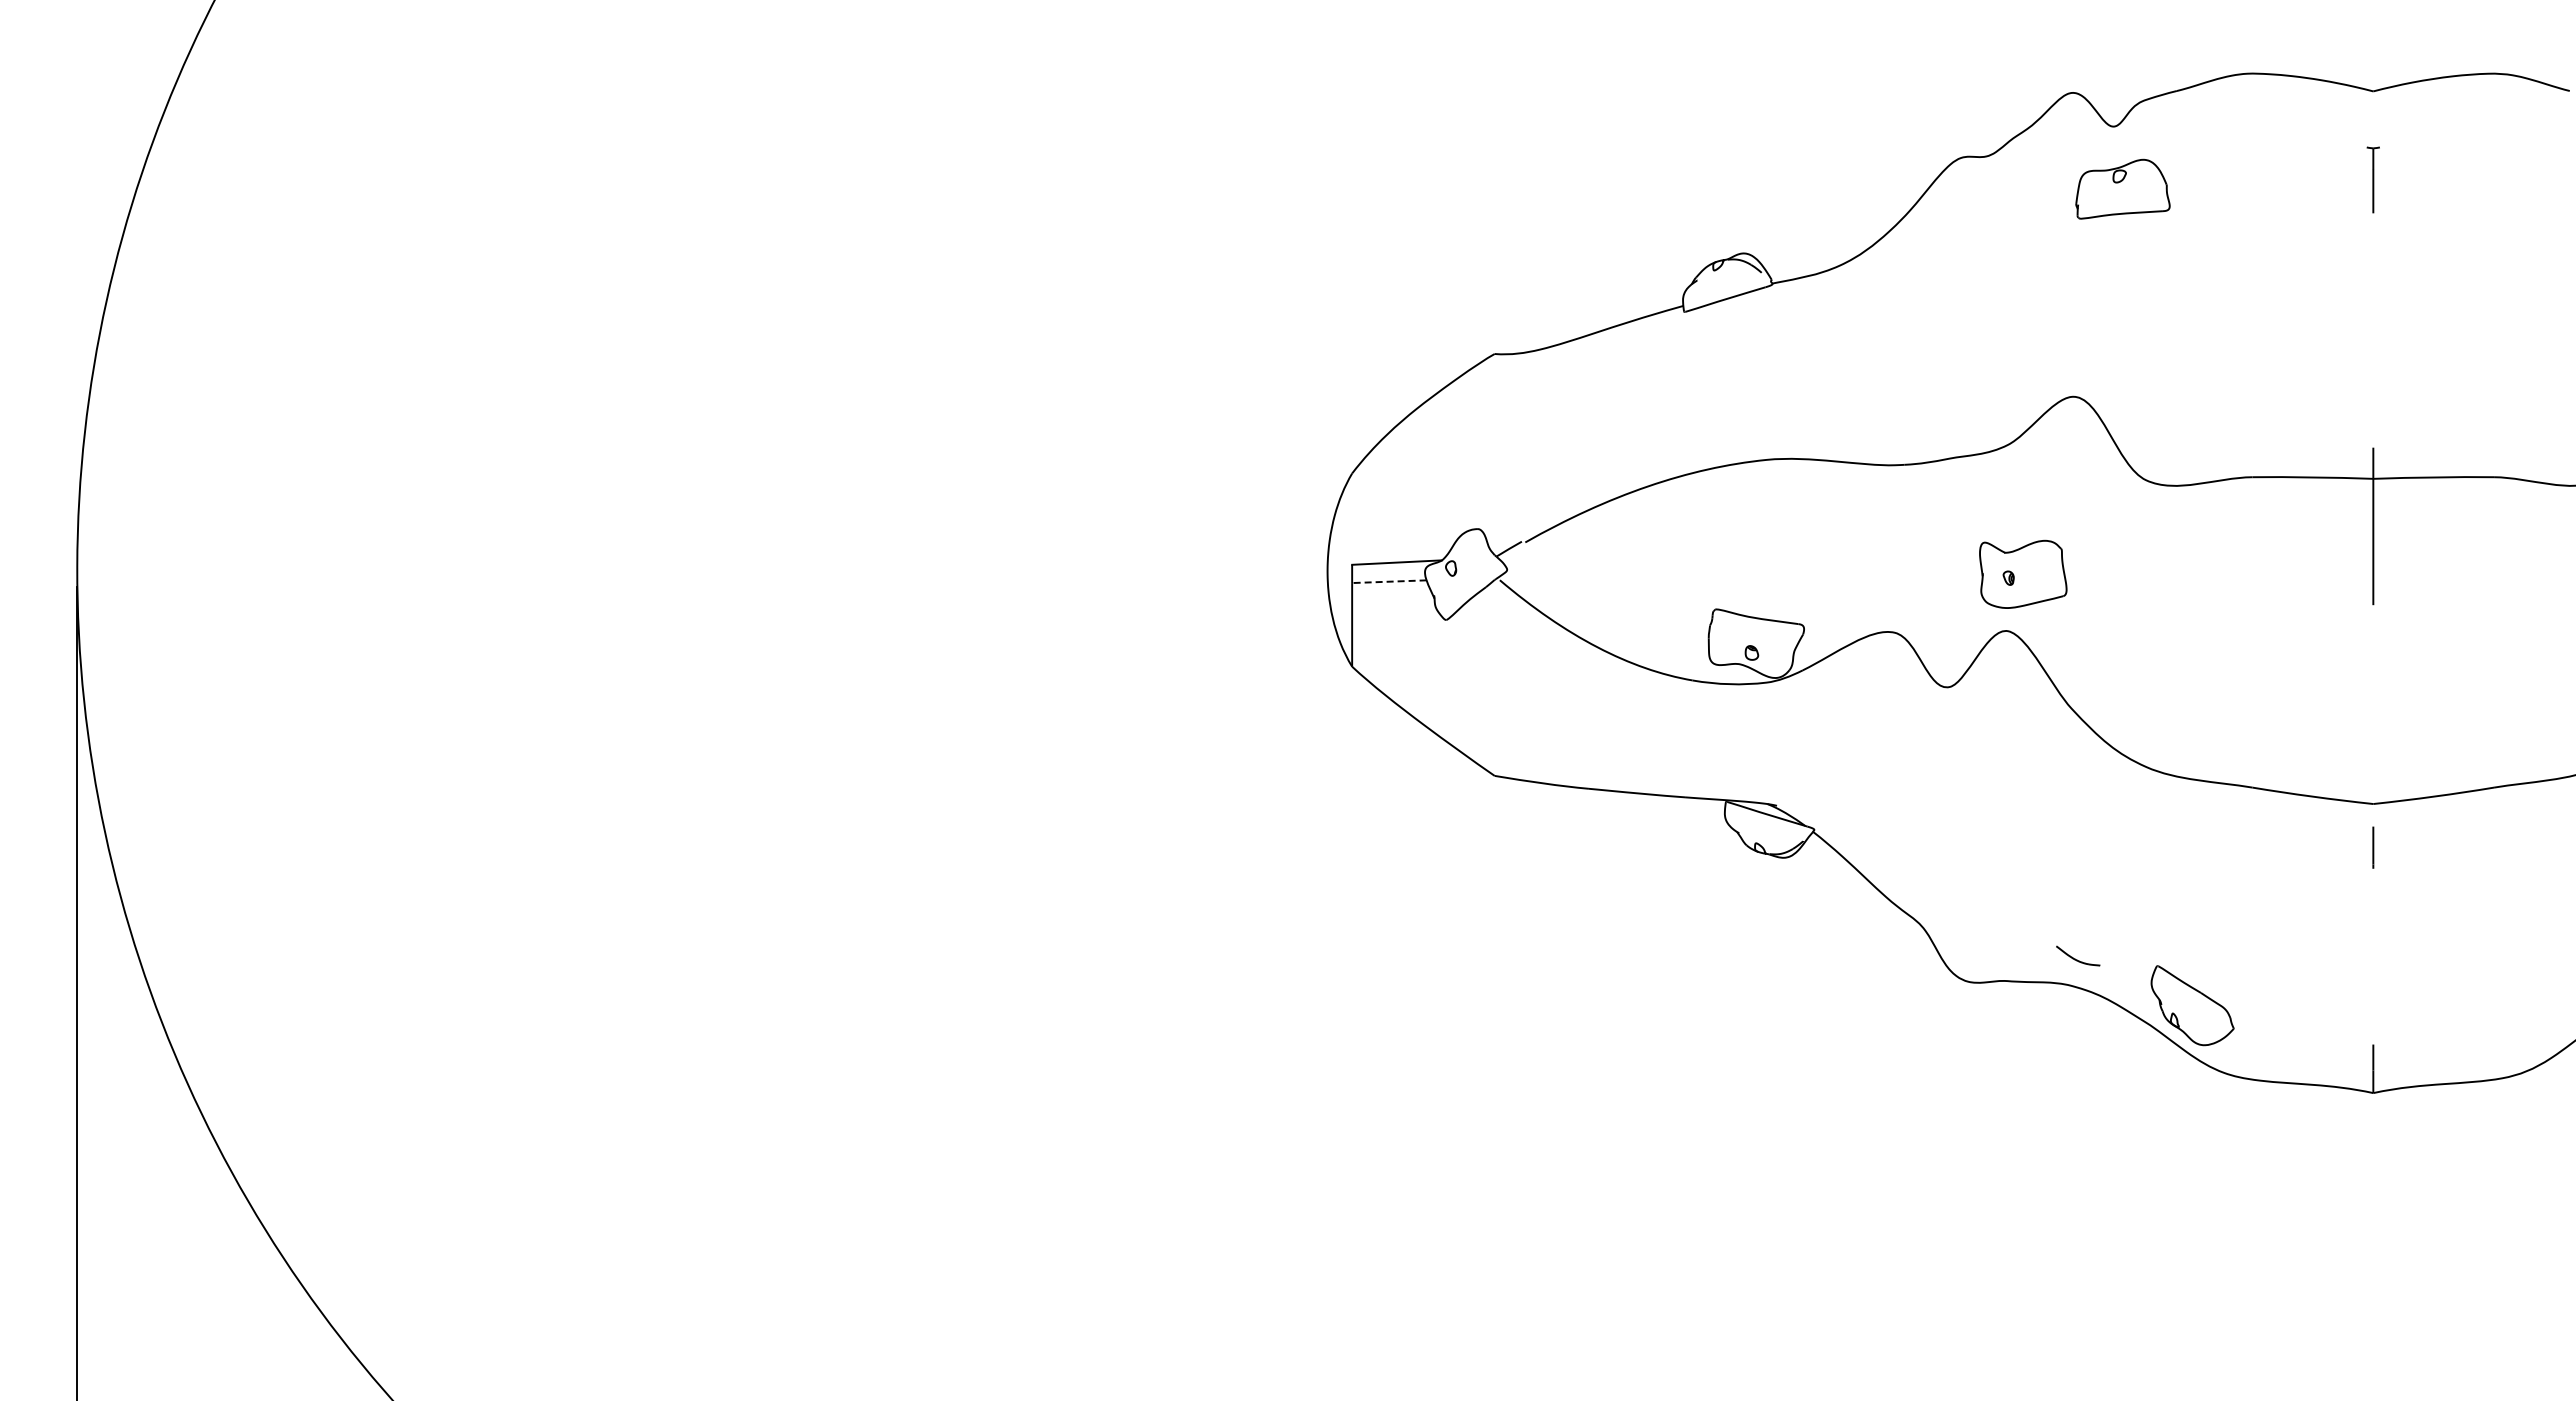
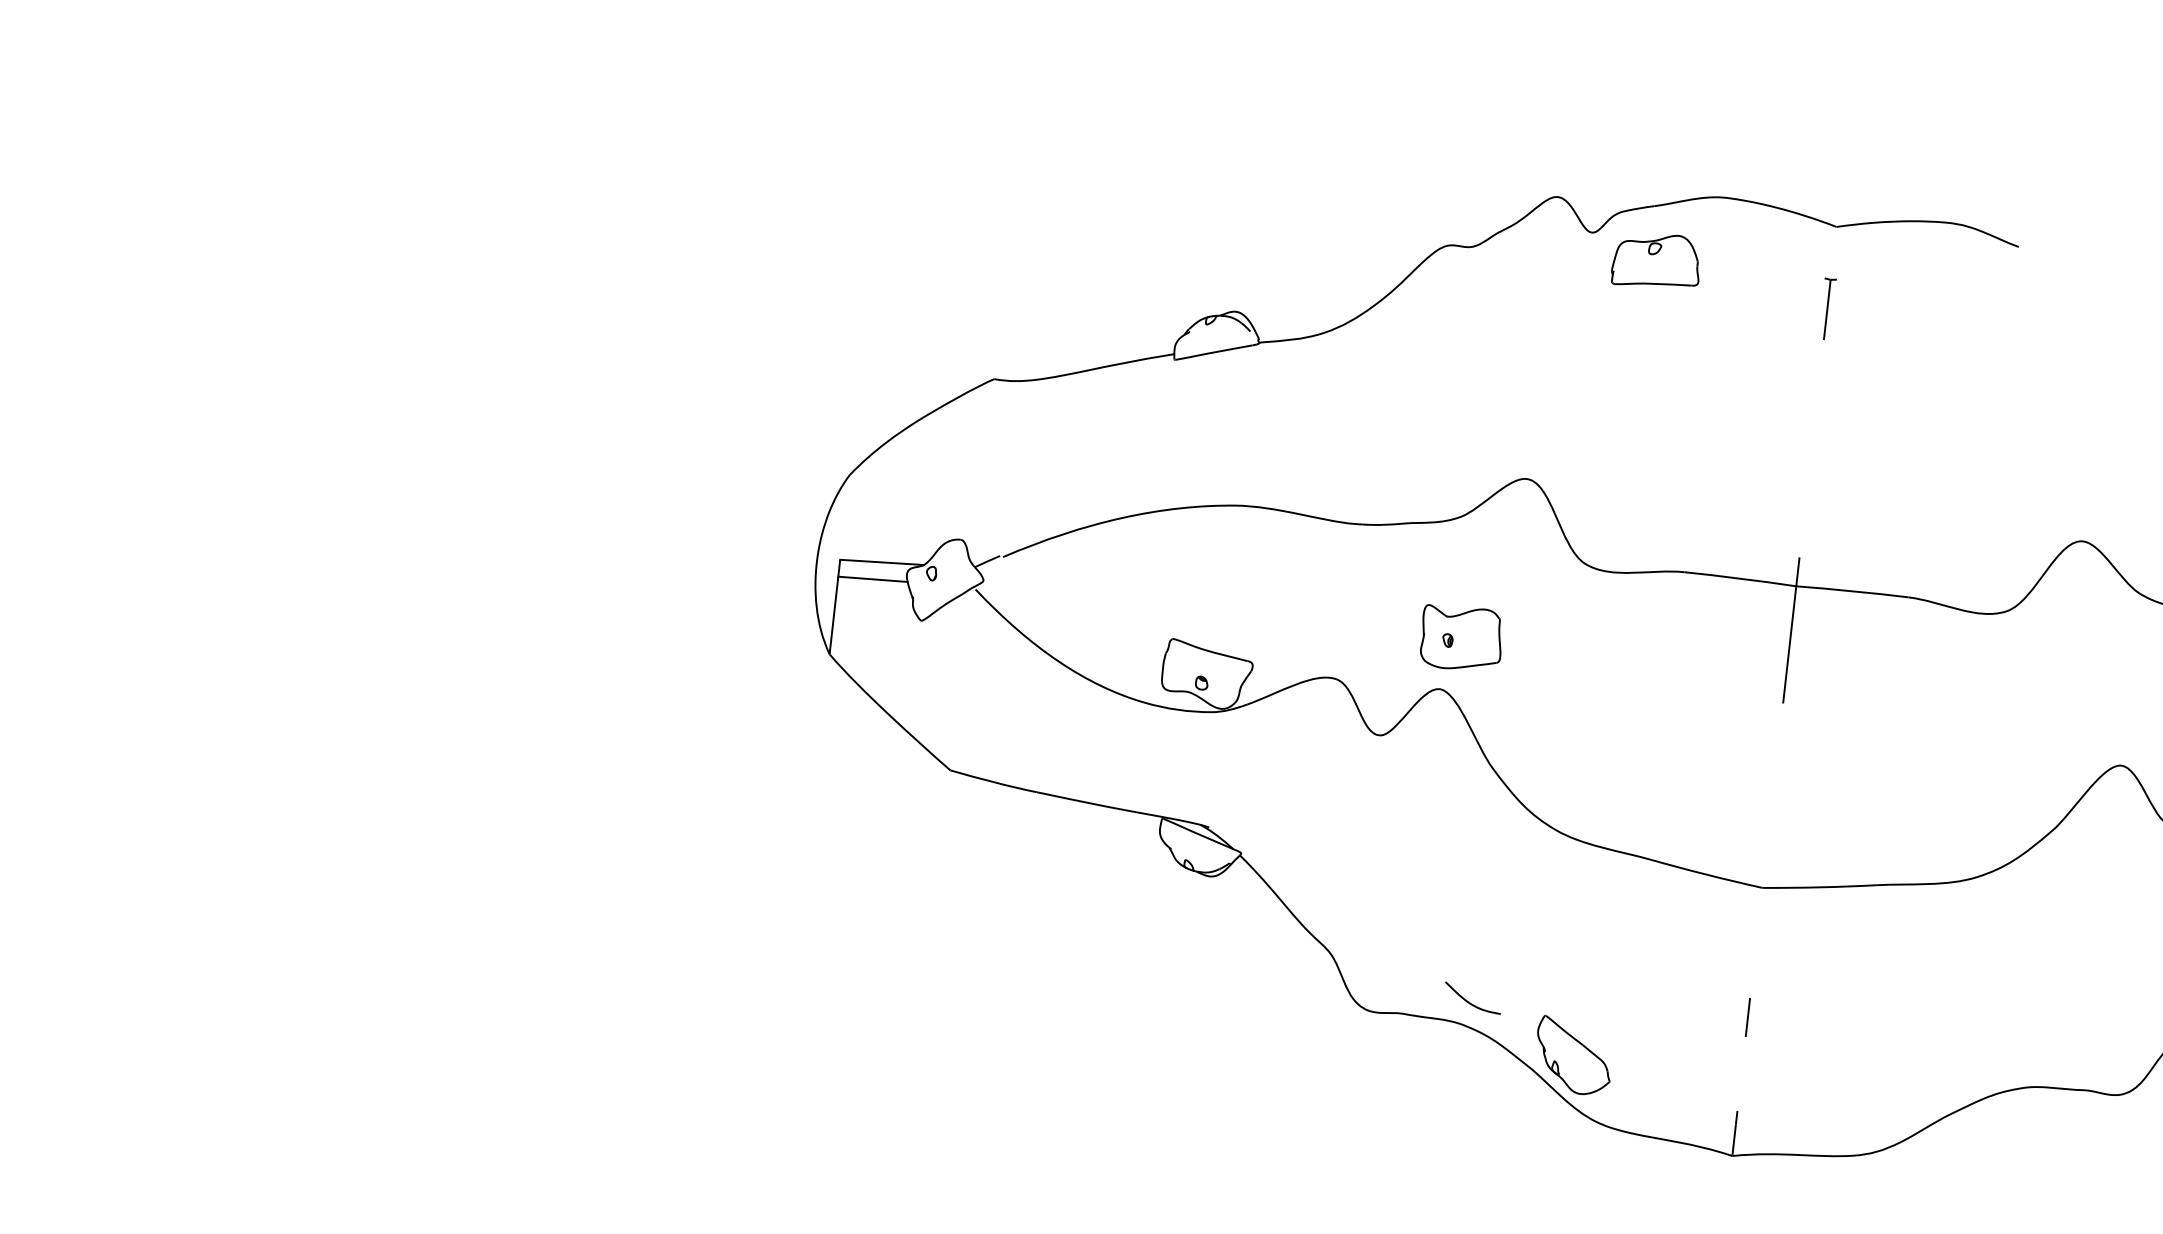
part: (2122, 188) -> (1656, 260), moved
line: (1388, 581) -> (872, 579), dashed -> solid
line: (2373, 847) -> (1748, 1017), moved
part: (2077, 955) -> (1472, 997), size x1.43

